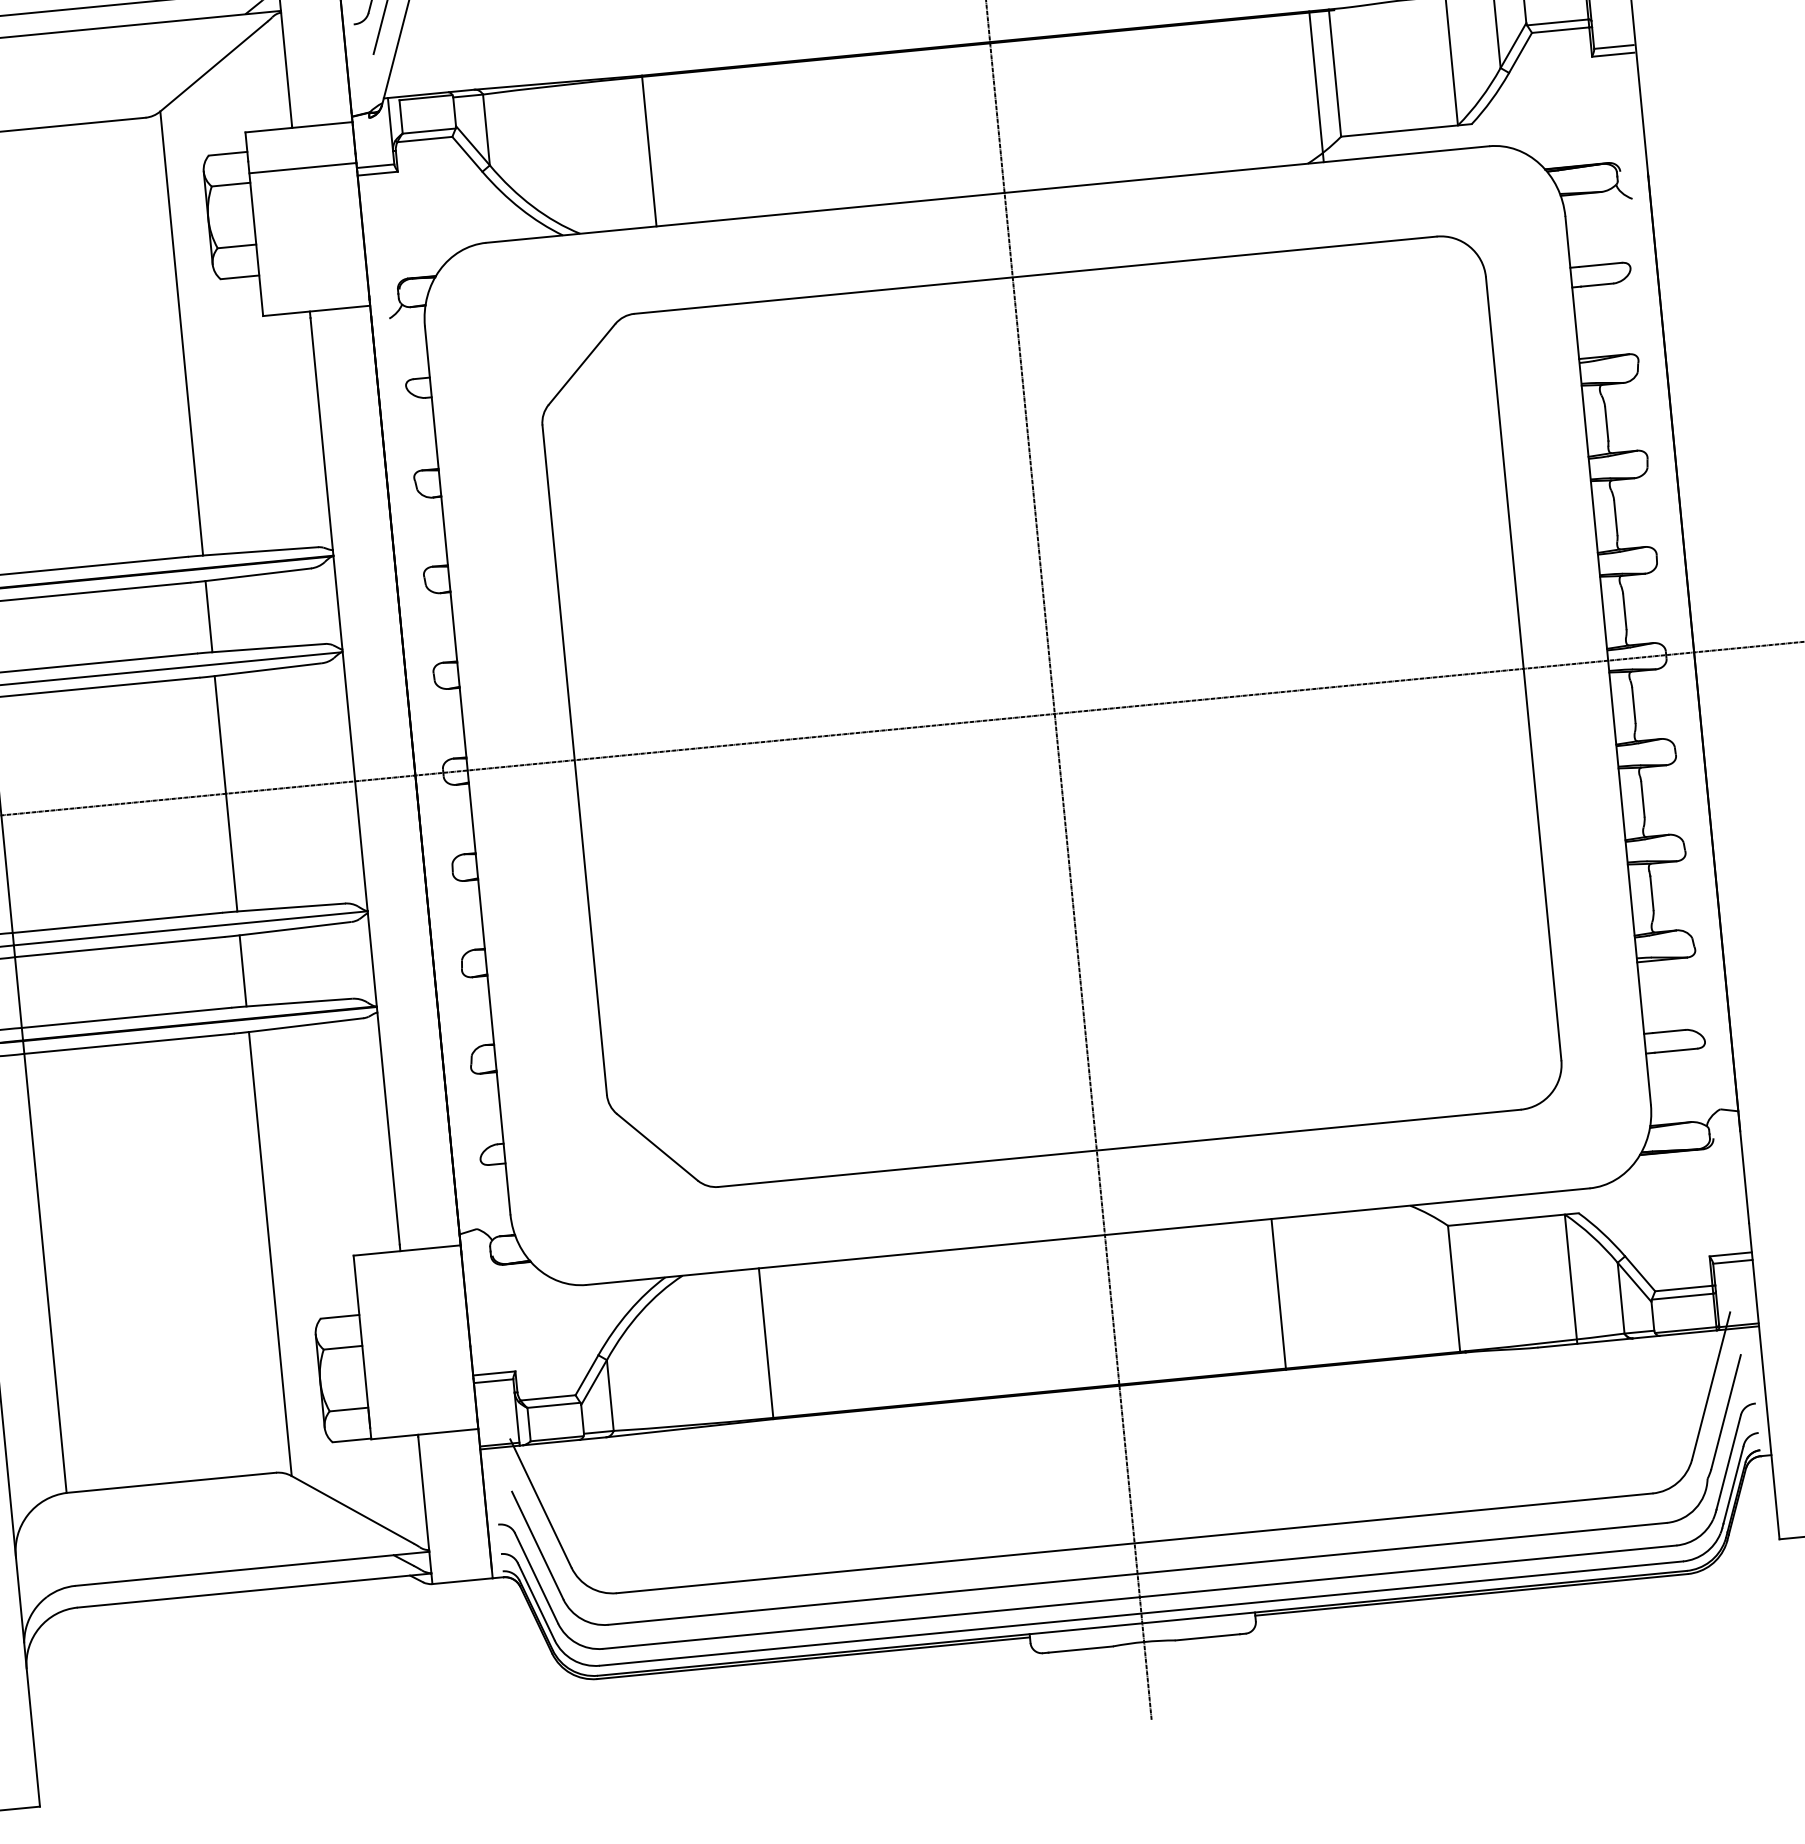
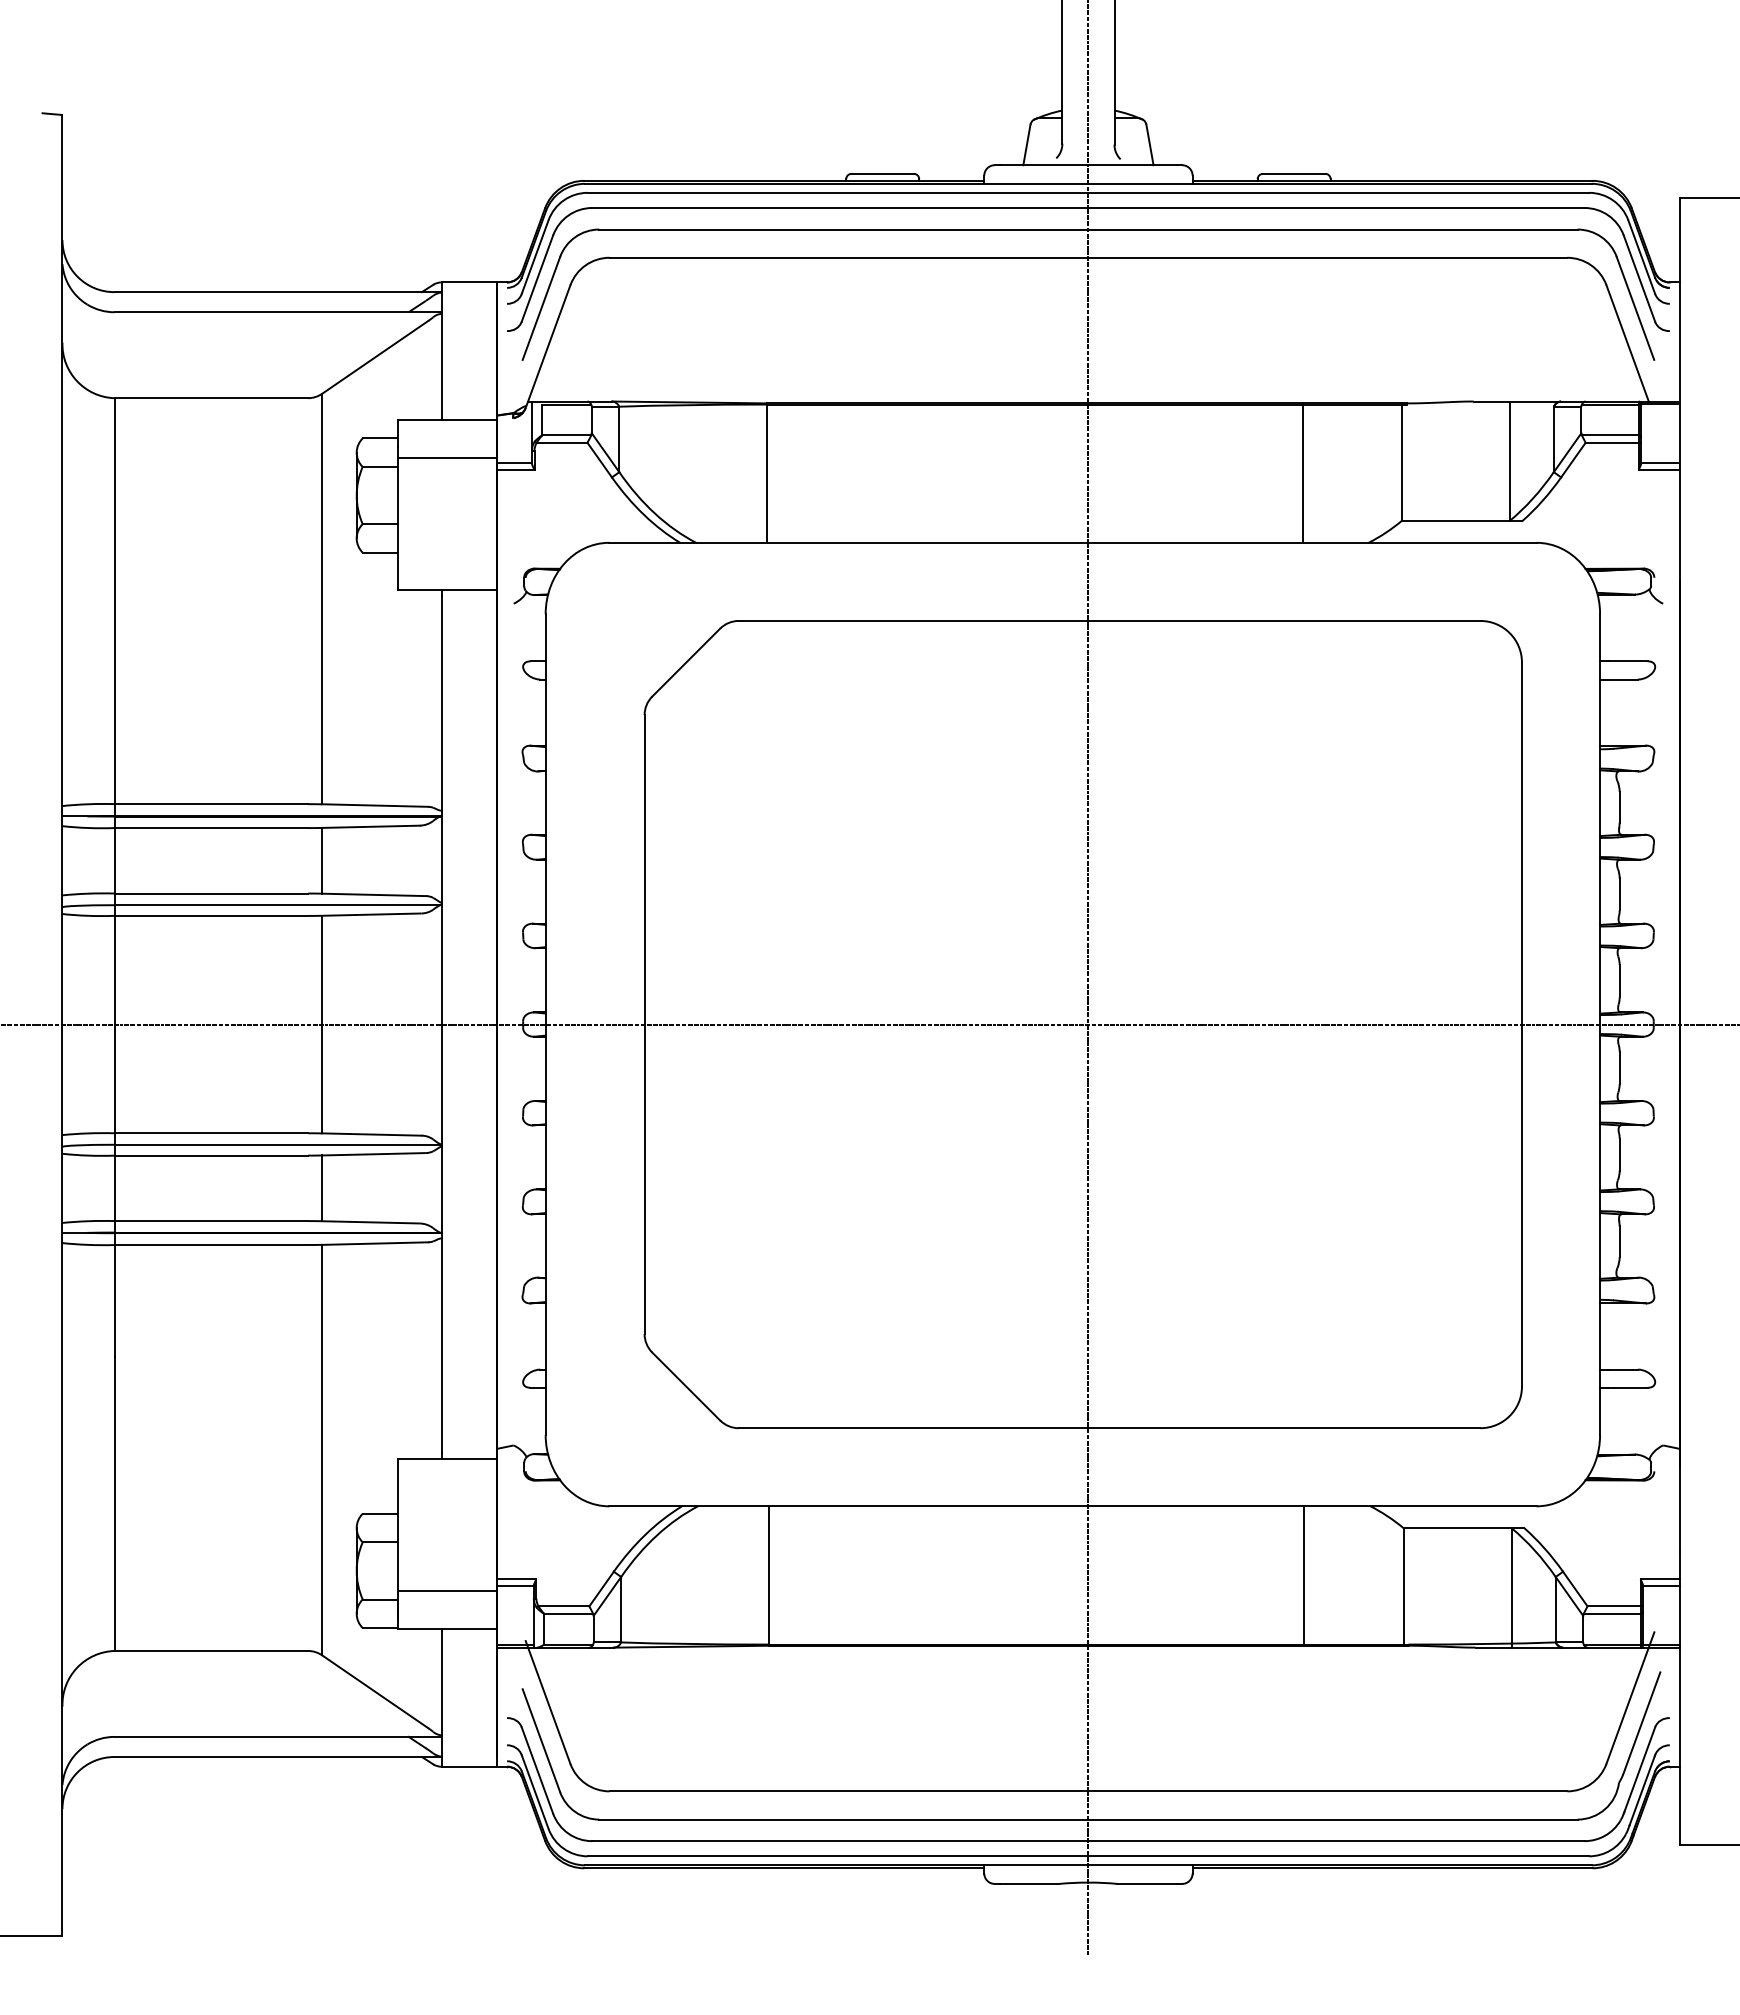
line: (1316, 86) -> (1302, 472), moved
line: (1278, 1293) -> (1304, 1575), moved
line: (420, 1392) -> (447, 1590), added

